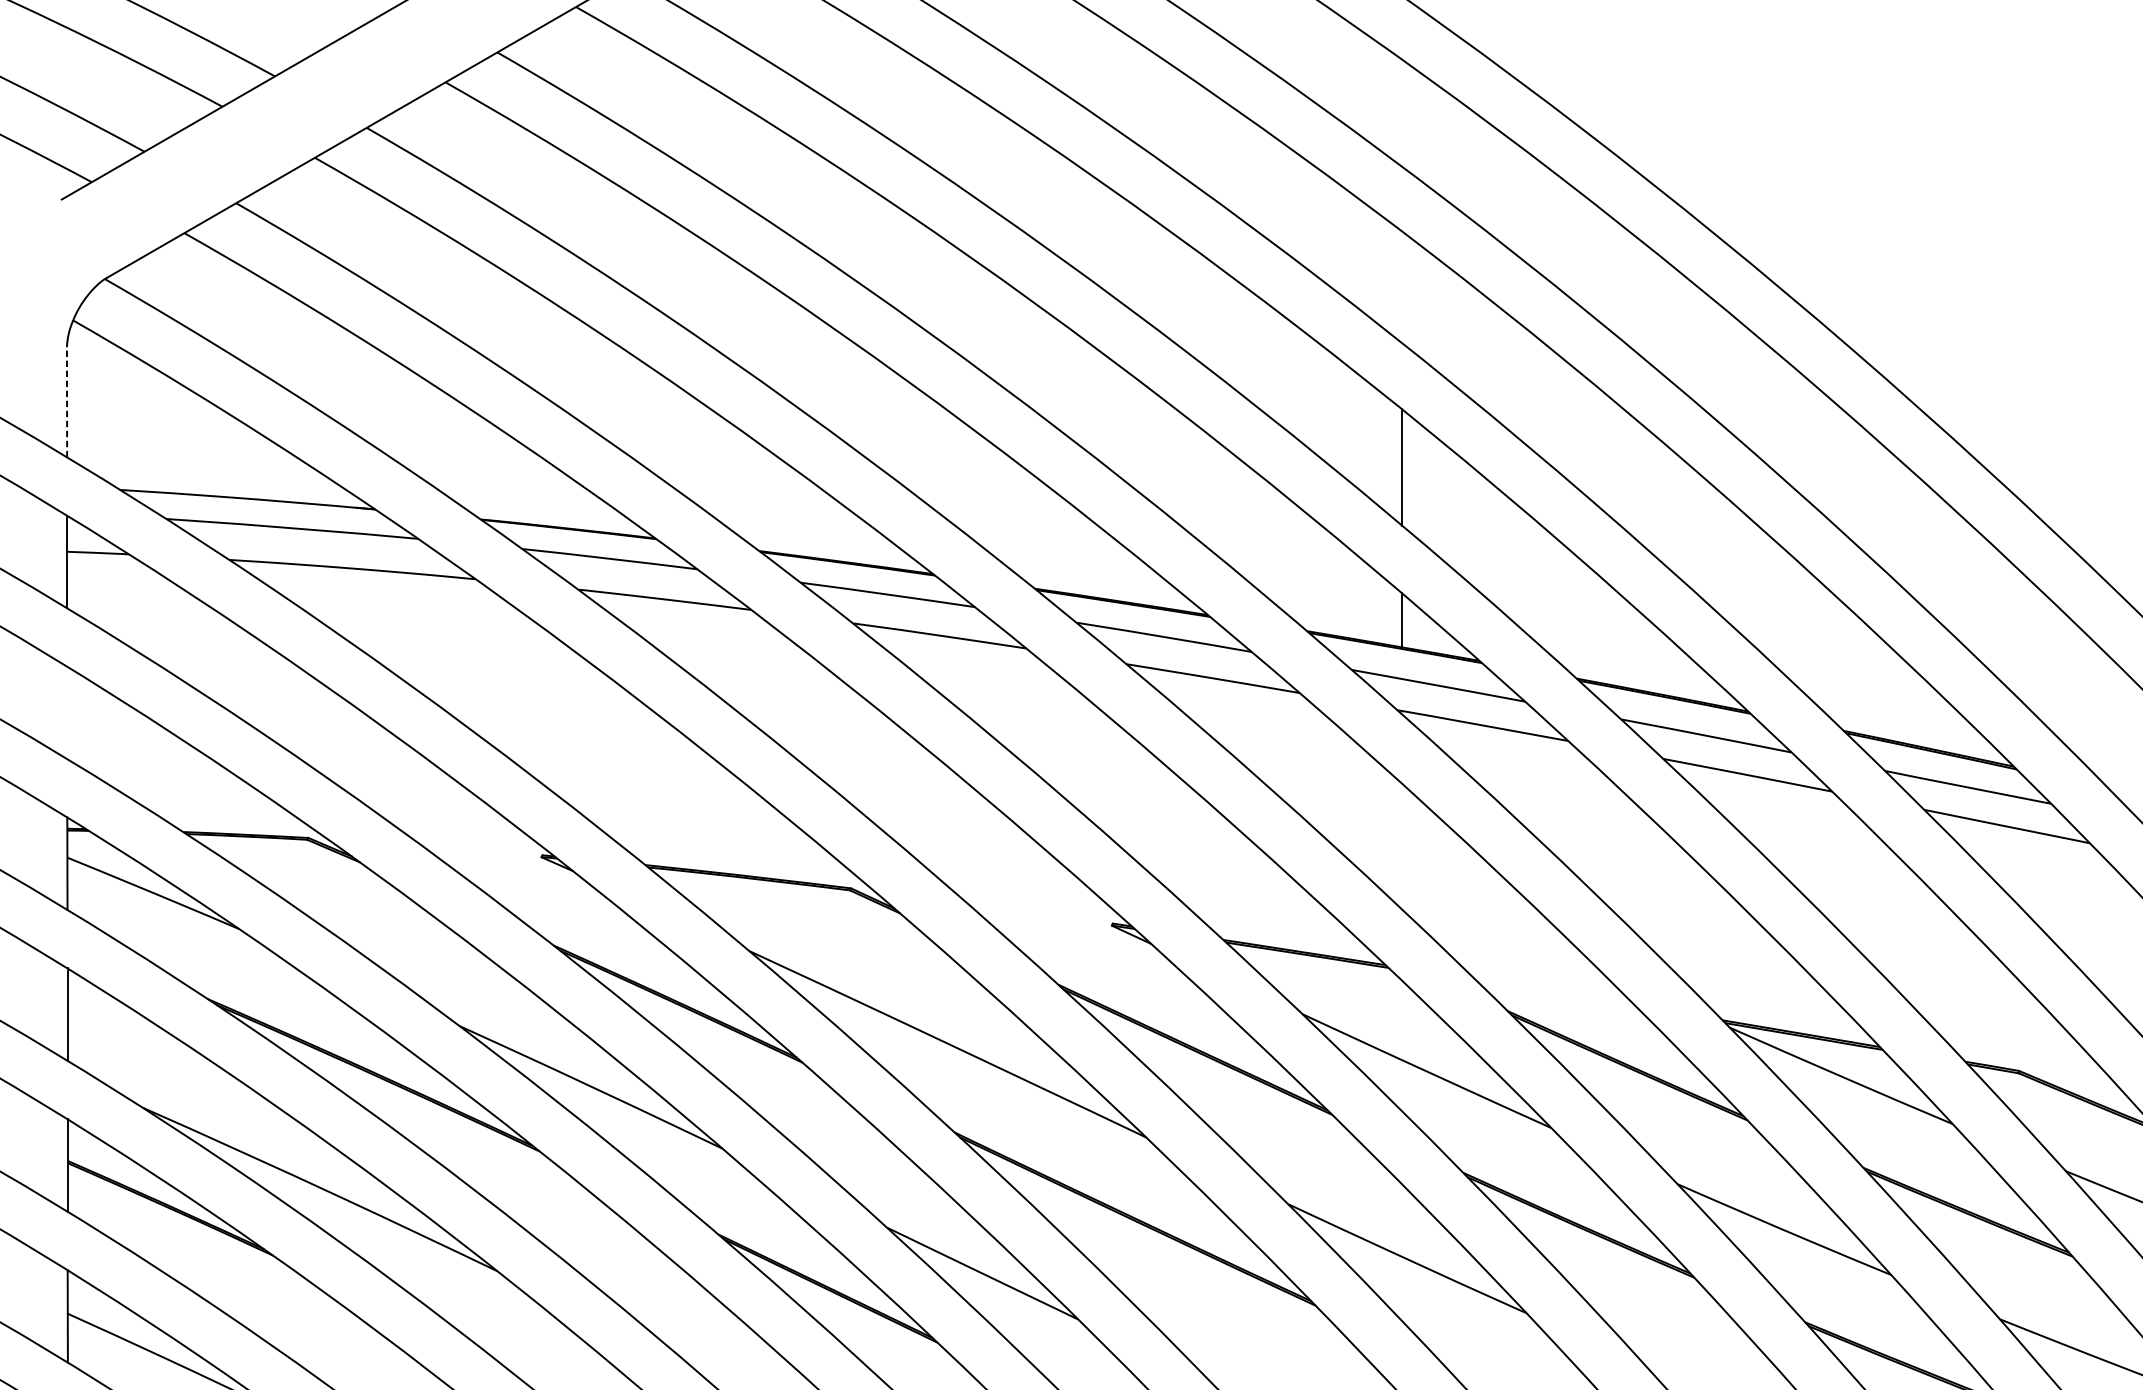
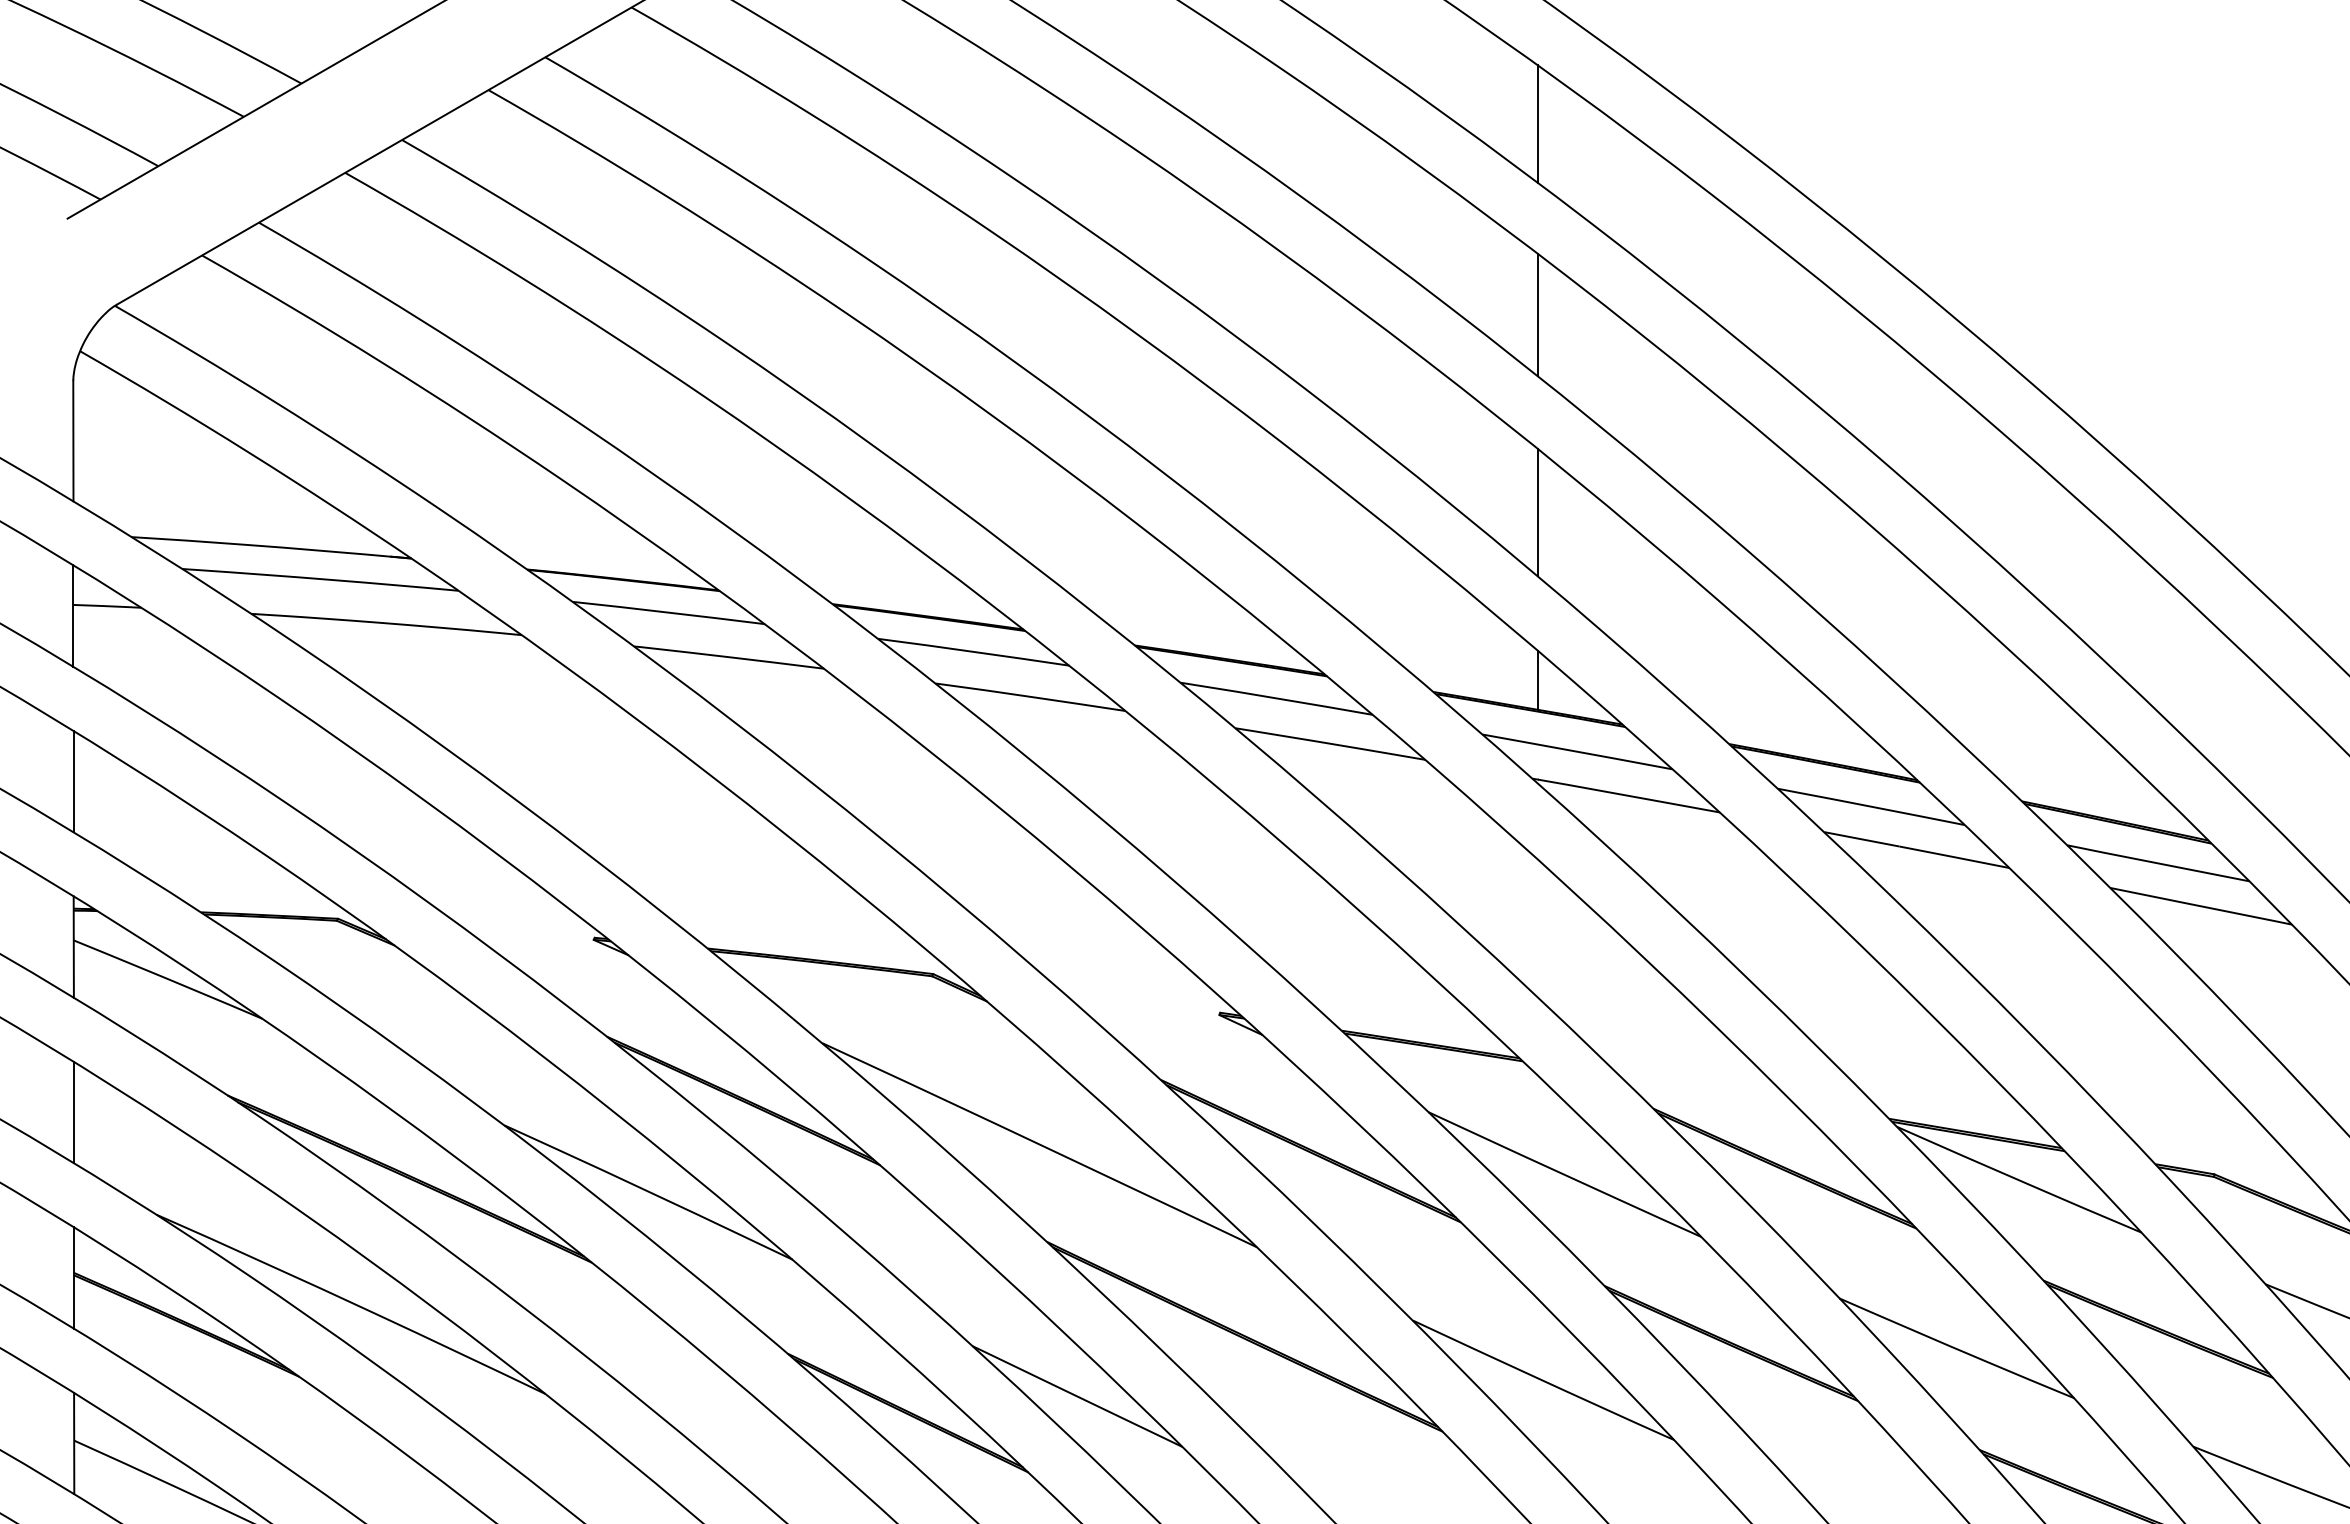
line: (1402, 112) -> (1537, 123), added
line: (1402, 286) -> (1537, 314), added
line: (67, 401) -> (73, 440), dashed -> solid
line: (67, 712) -> (73, 781), added

